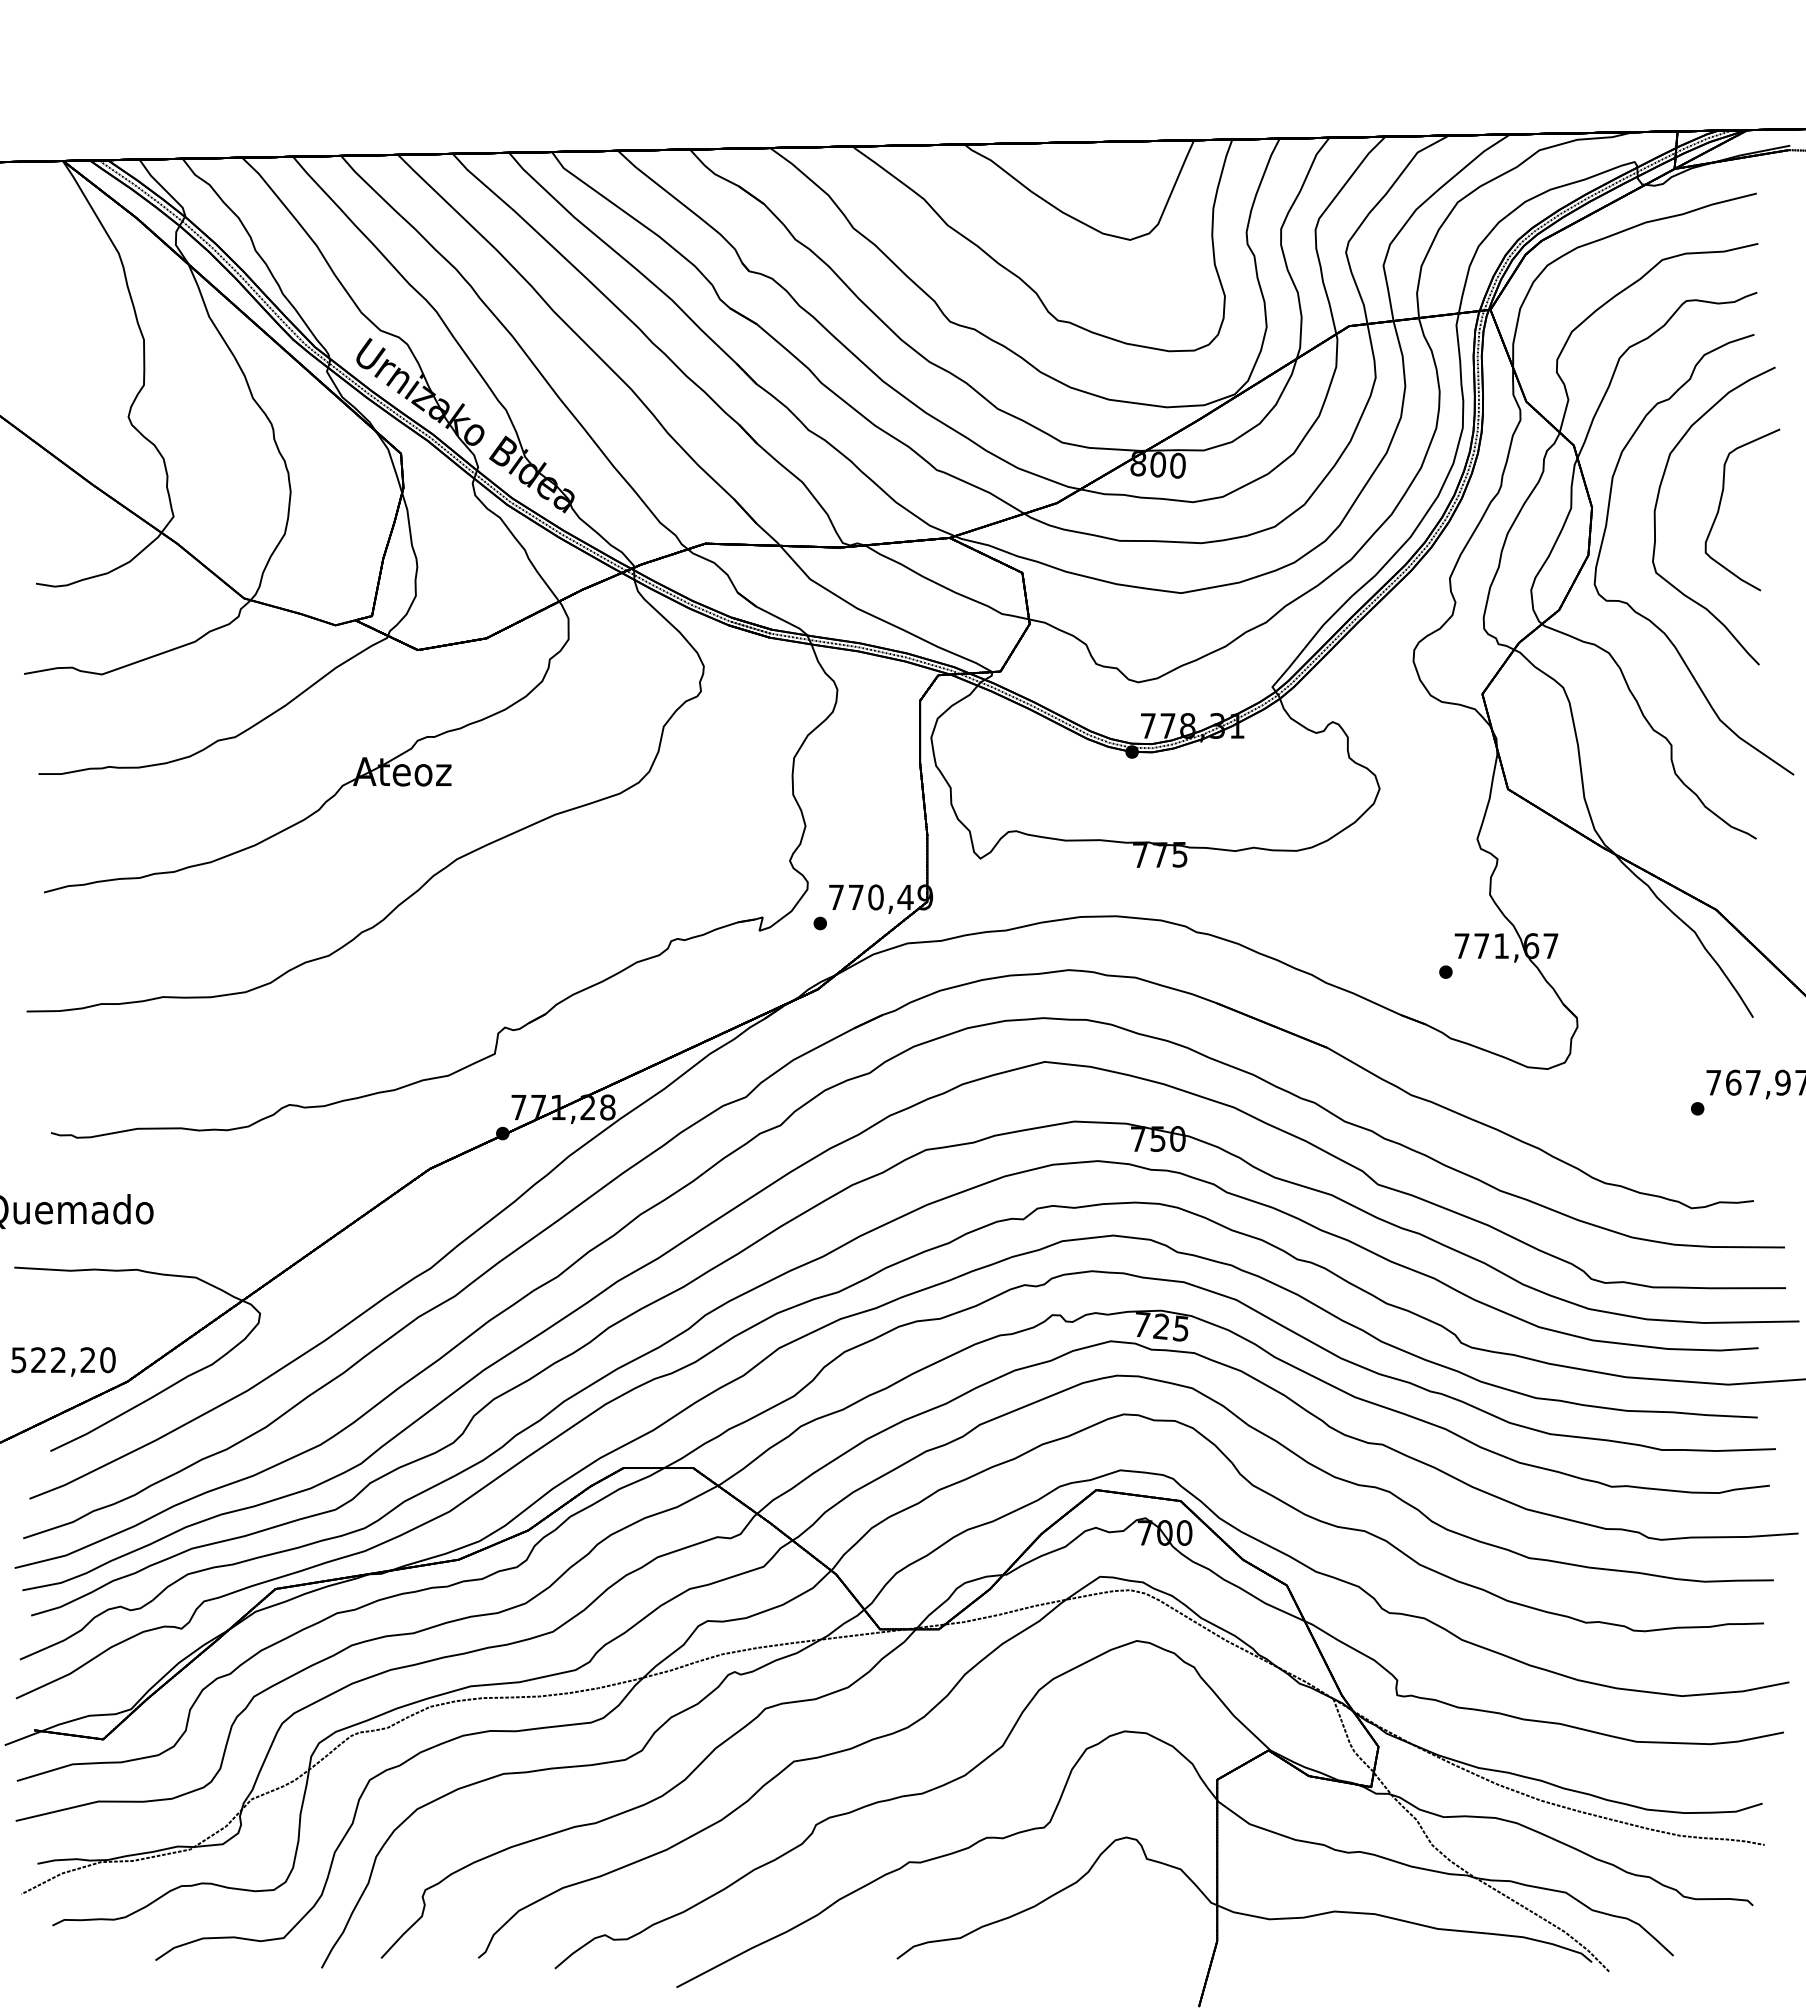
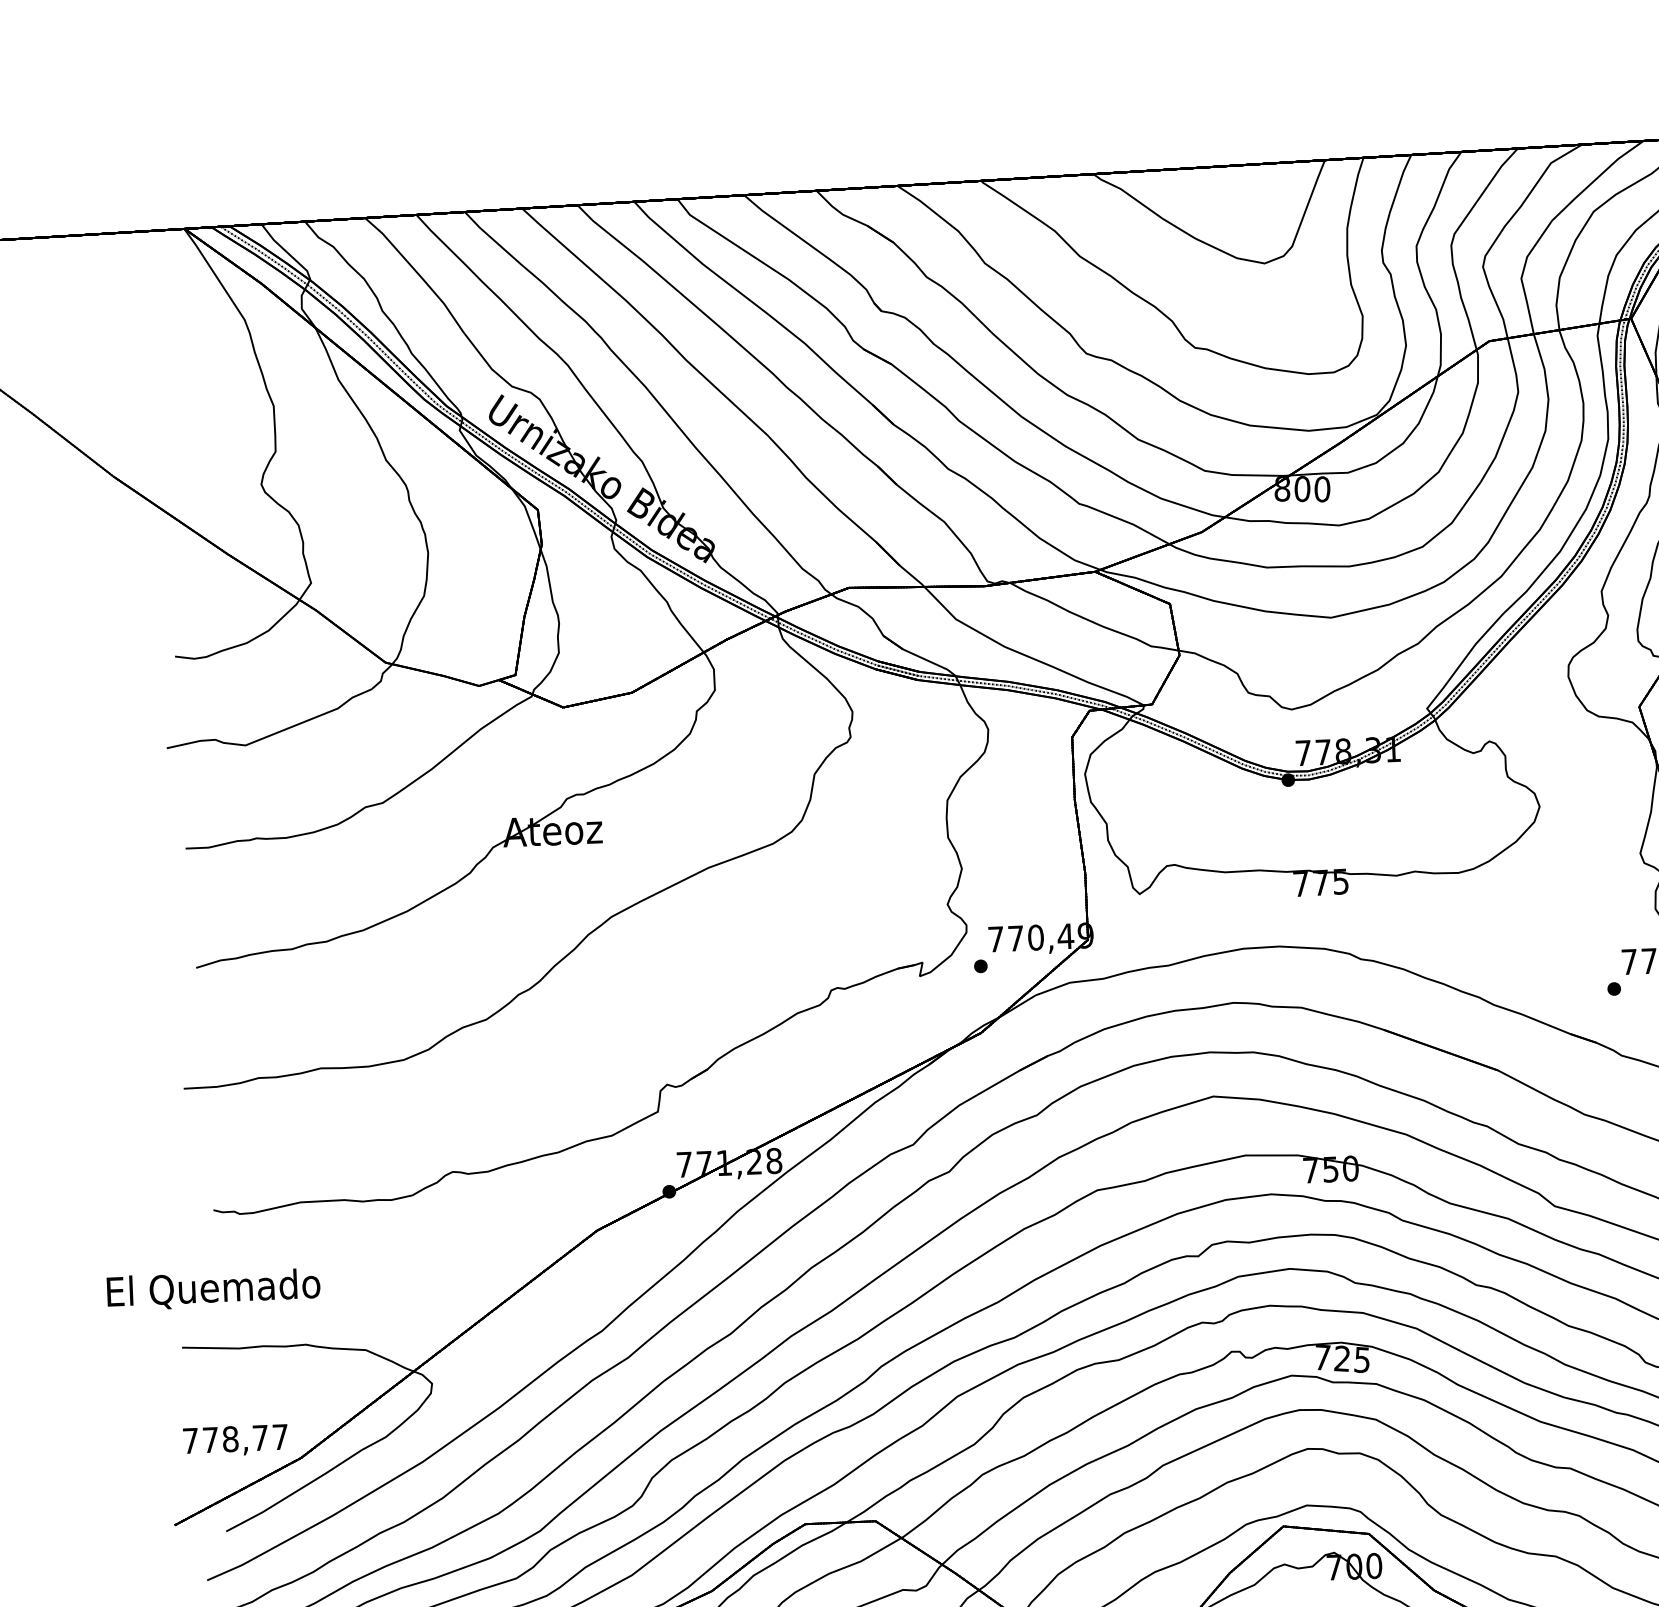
text: (63, 1360) -> (235, 1439), 522,20 -> 778,77

